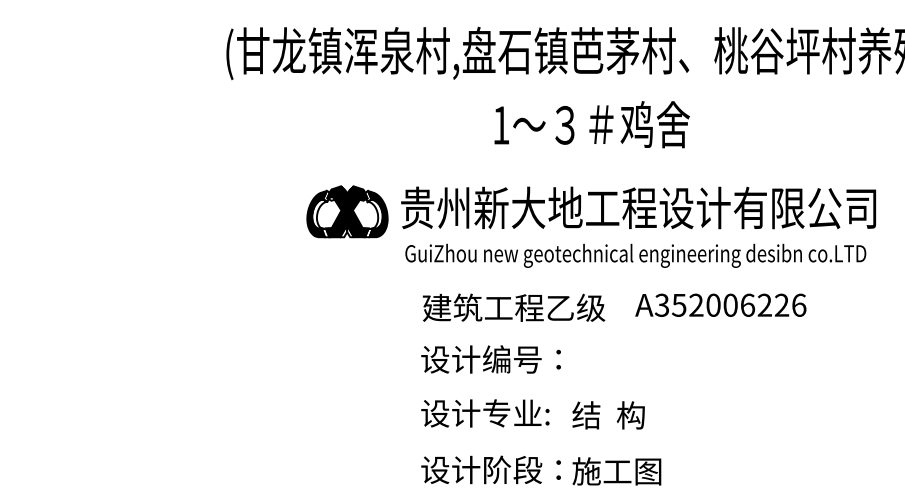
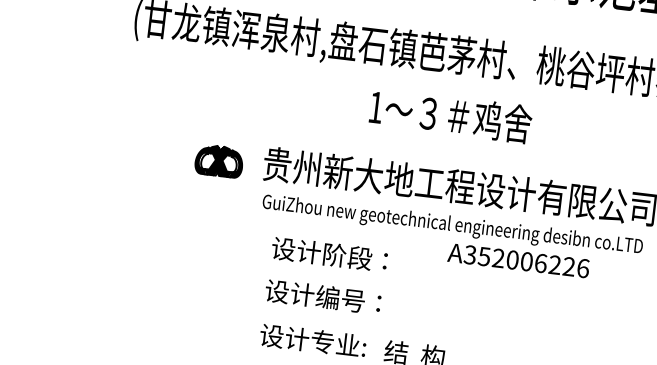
text: (591, 124) -> (450, 115), moved
part: (347, 211) -> (219, 160), size x0.7
text: (720, 304) -> (518, 260), moved
text: (513, 307) -> (346, 256), 建筑工程乙级 -> 设计阶段：

